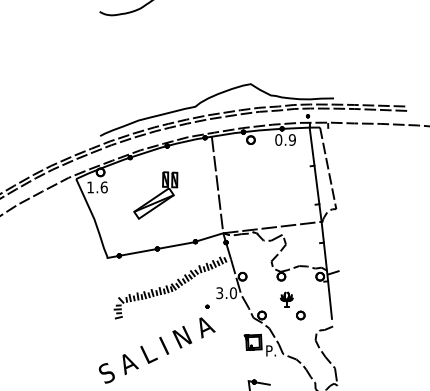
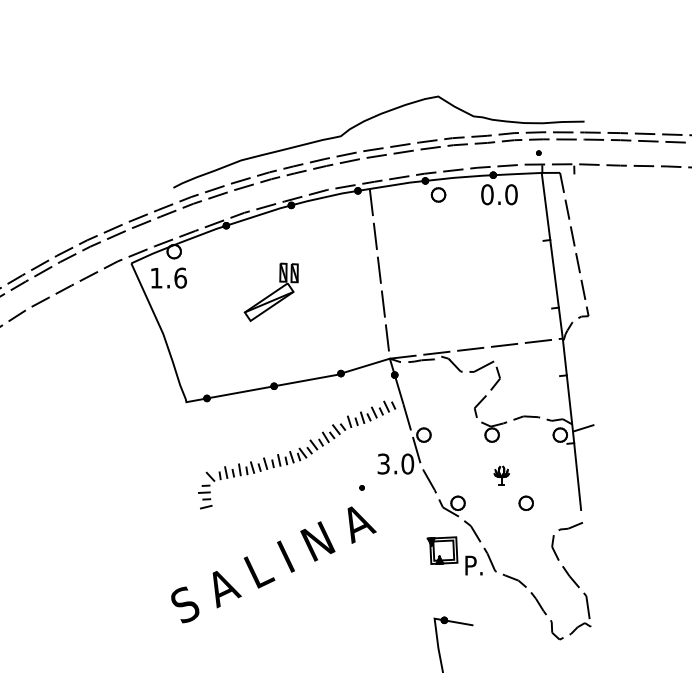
text: (291, 139) -> (509, 193), 0.9 -> 0.0
part: (155, 195) -> (270, 292), size x0.7
part: (286, 299) -> (501, 475), size x0.7

